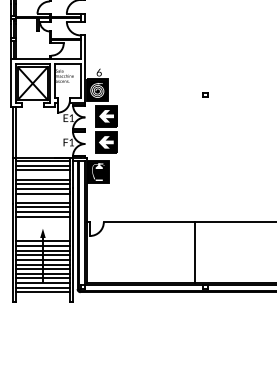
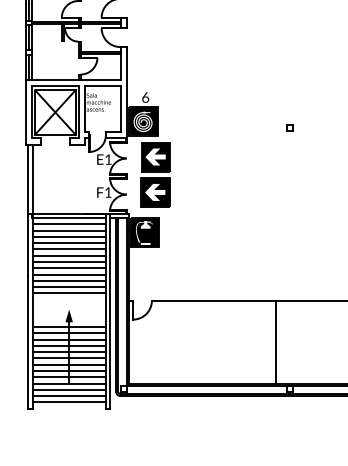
line: (42, 175) -> (68, 237), added
line: (42, 198) -> (68, 268), added
line: (42, 296) -> (68, 401), added

